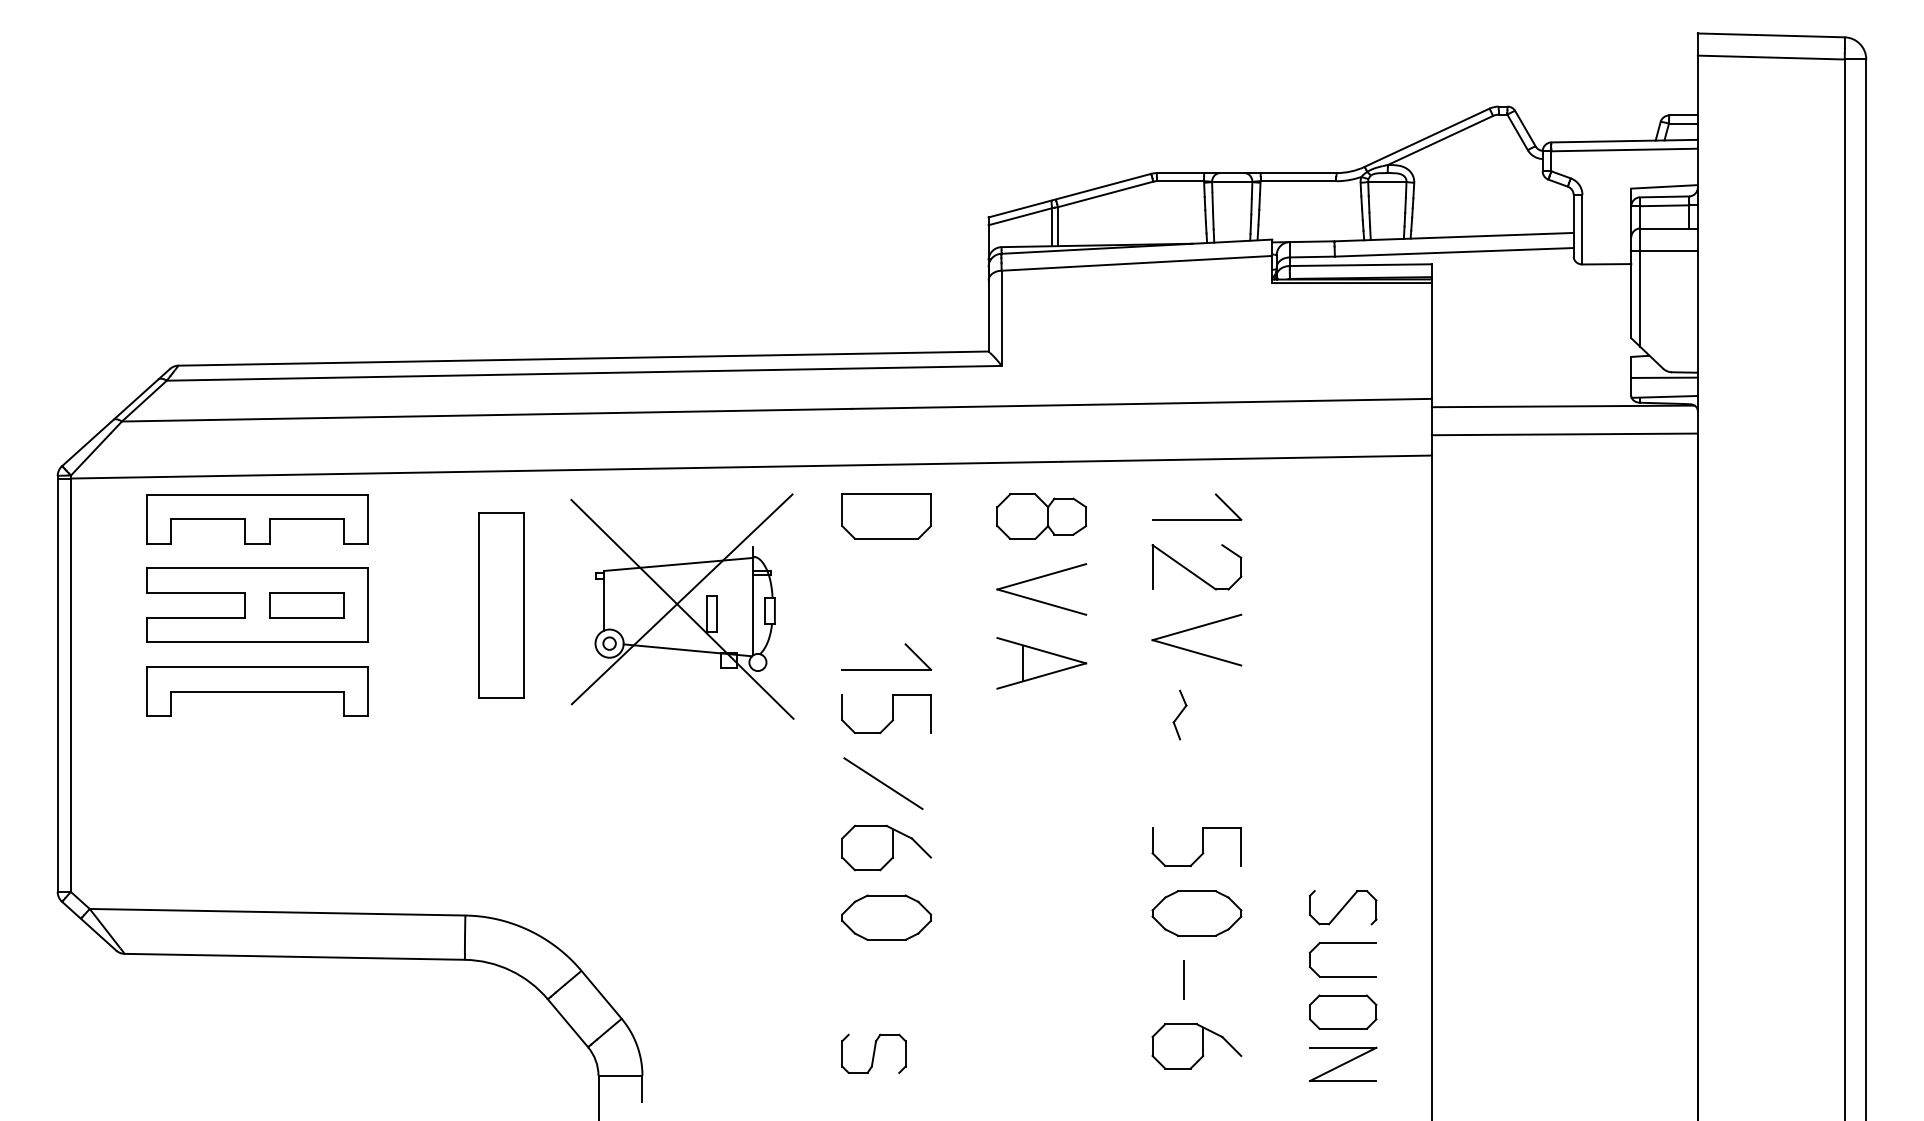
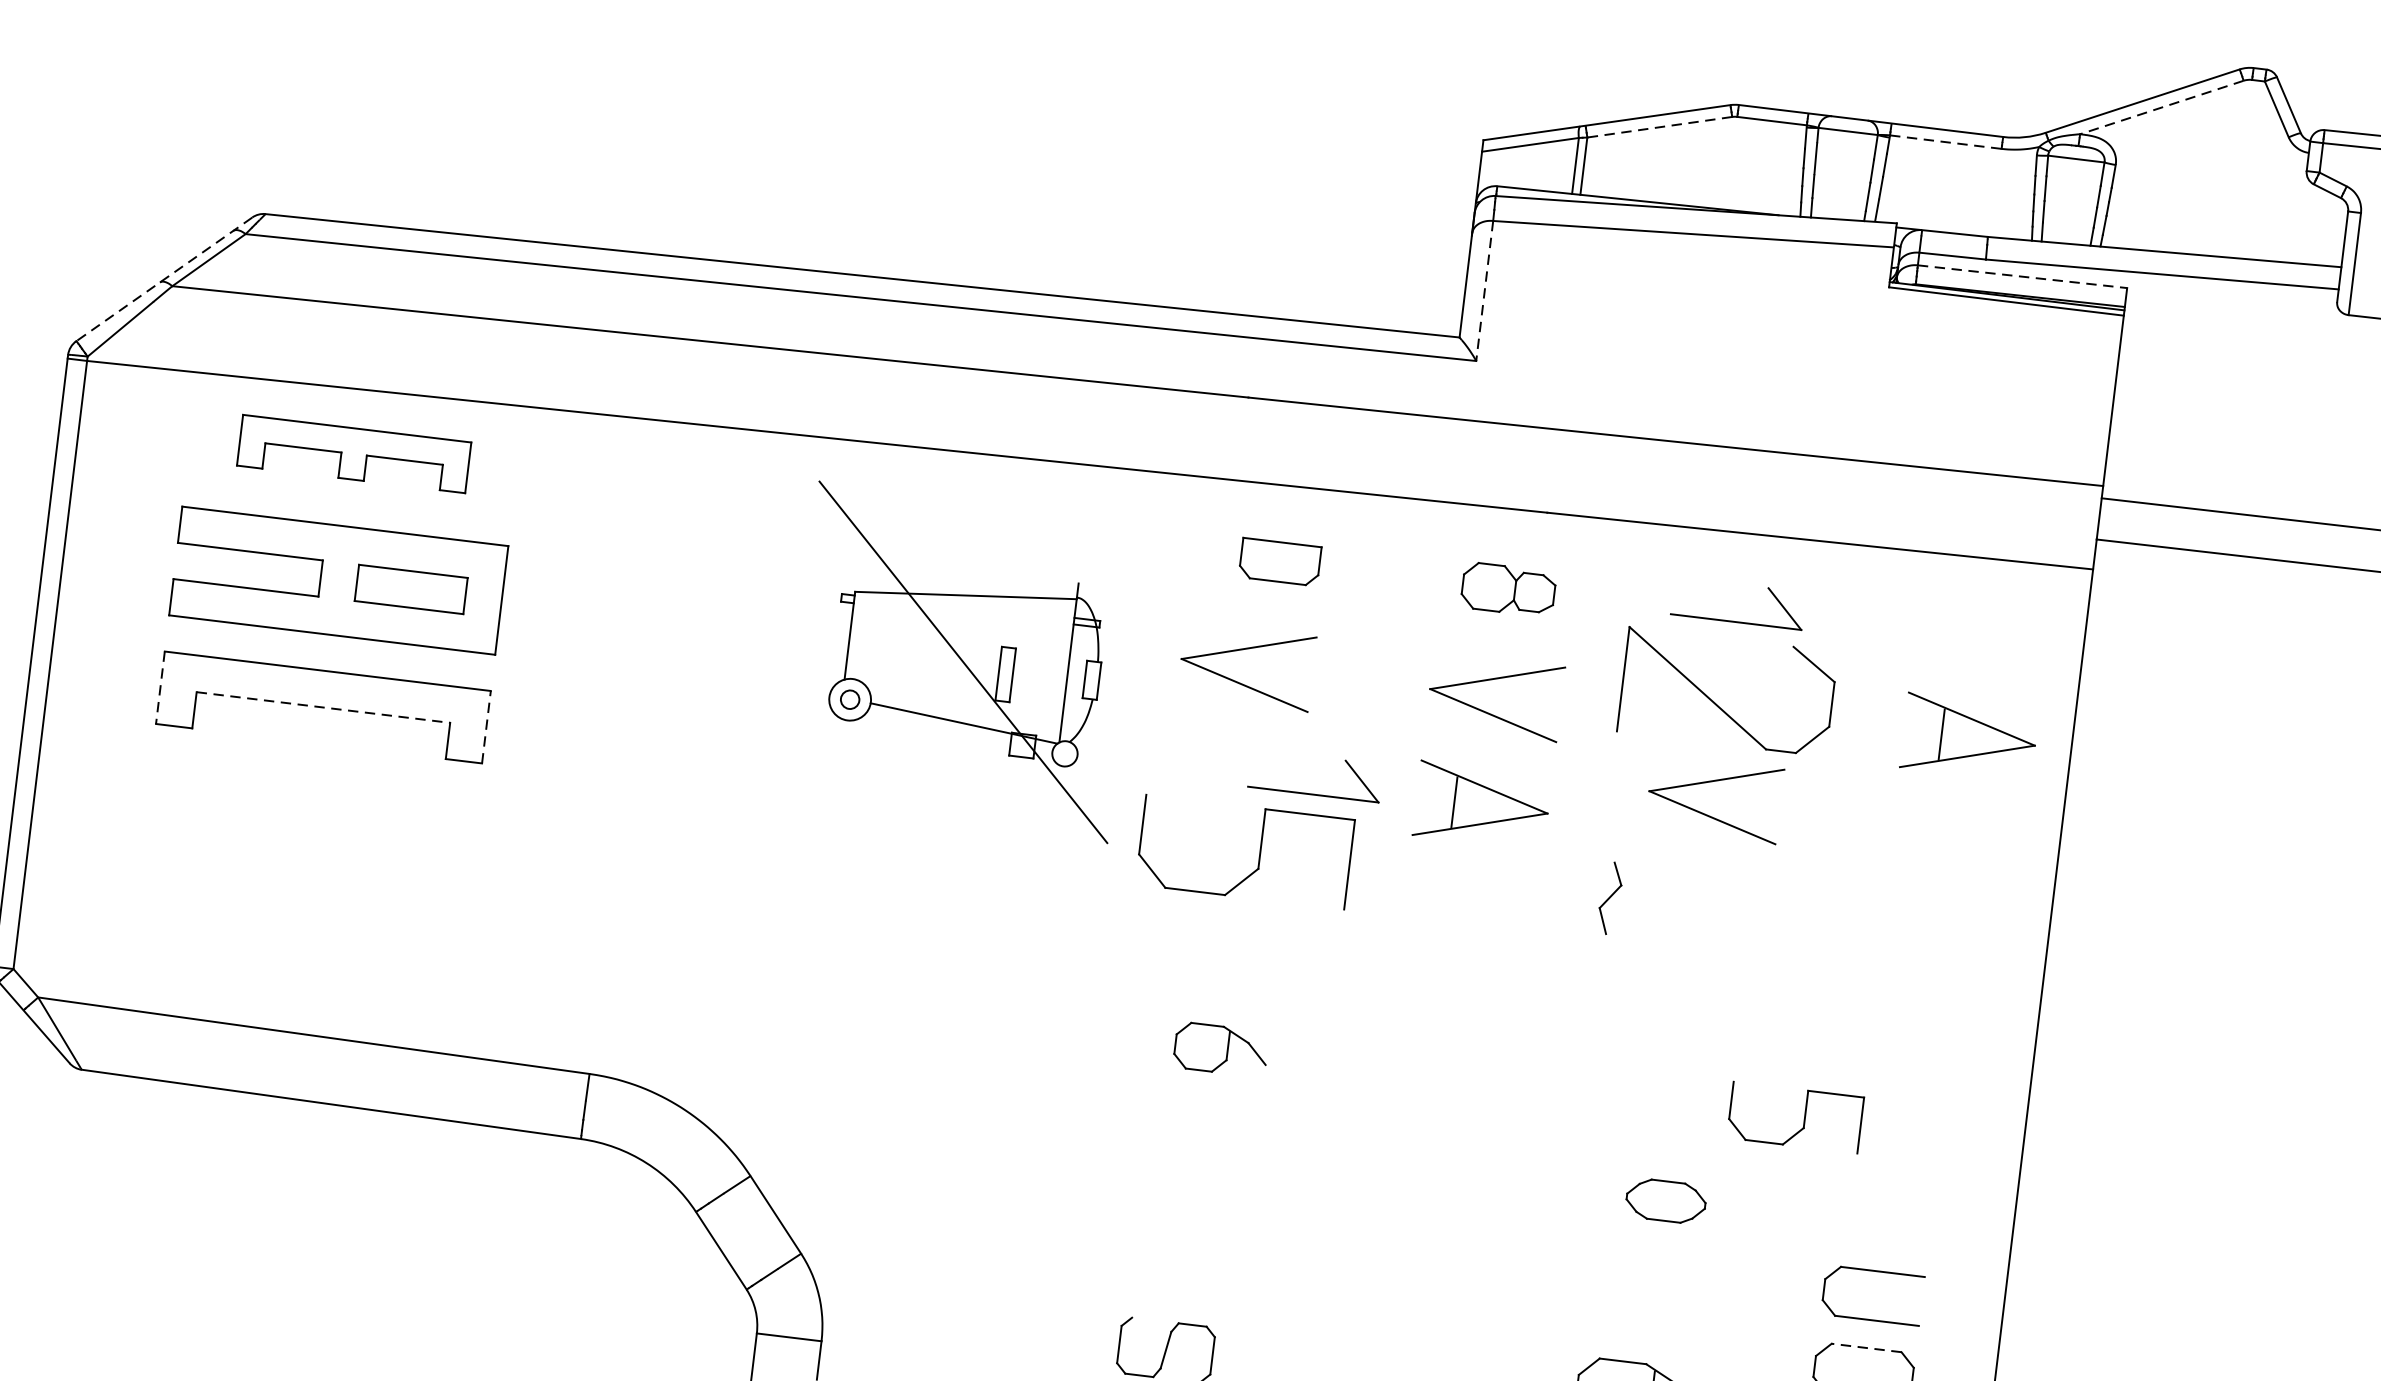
line: (1440, 140) -> (2161, 107), solid -> dashed
line: (1298, 181) -> (1945, 142), solid -> dashed
line: (1105, 194) -> (1659, 127), solid -> dashed
line: (1361, 265) -> (2023, 277), solid -> dashed
line: (1001, 318) -> (1484, 291), solid -> dashed
line: (116, 417) -> (165, 279), solid -> dashed
part: (886, 516) -> (1280, 561), size x0.6
part: (1041, 516) -> (1508, 589), size x0.7
part: (257, 519) -> (354, 454), size x0.7
part: (1196, 567) -> (1726, 692), size x1.6
part: (871, 578) -> (1246, 650), added
part: (1362, 578) -> (1969, 737), added
line: (681, 599) -> (963, 647), removed
part: (501, 605) -> (697, 624), removed
part: (886, 669) -> (1313, 794), moved
line: (146, 691) -> (160, 687), solid -> dashed
line: (257, 691) -> (323, 707), solid -> dashed
line: (368, 691) -> (486, 727), solid -> dashed
part: (886, 714) -> (1244, 853), size x1.6
part: (1179, 714) -> (1609, 897), moved
line: (883, 783) -> (1228, 954), removed
part: (886, 847) -> (1221, 1048), size x0.7
part: (1196, 847) -> (1794, 1118), moved
part: (1342, 907) -> (1881, 1218), removed
part: (1196, 913) -> (1665, 1201), size x0.6
part: (886, 917) -> (1208, 1151), removed
line: (1184, 979) -> (1635, 1296), removed
line: (1343, 995) -> (1867, 1347), solid -> dashed

